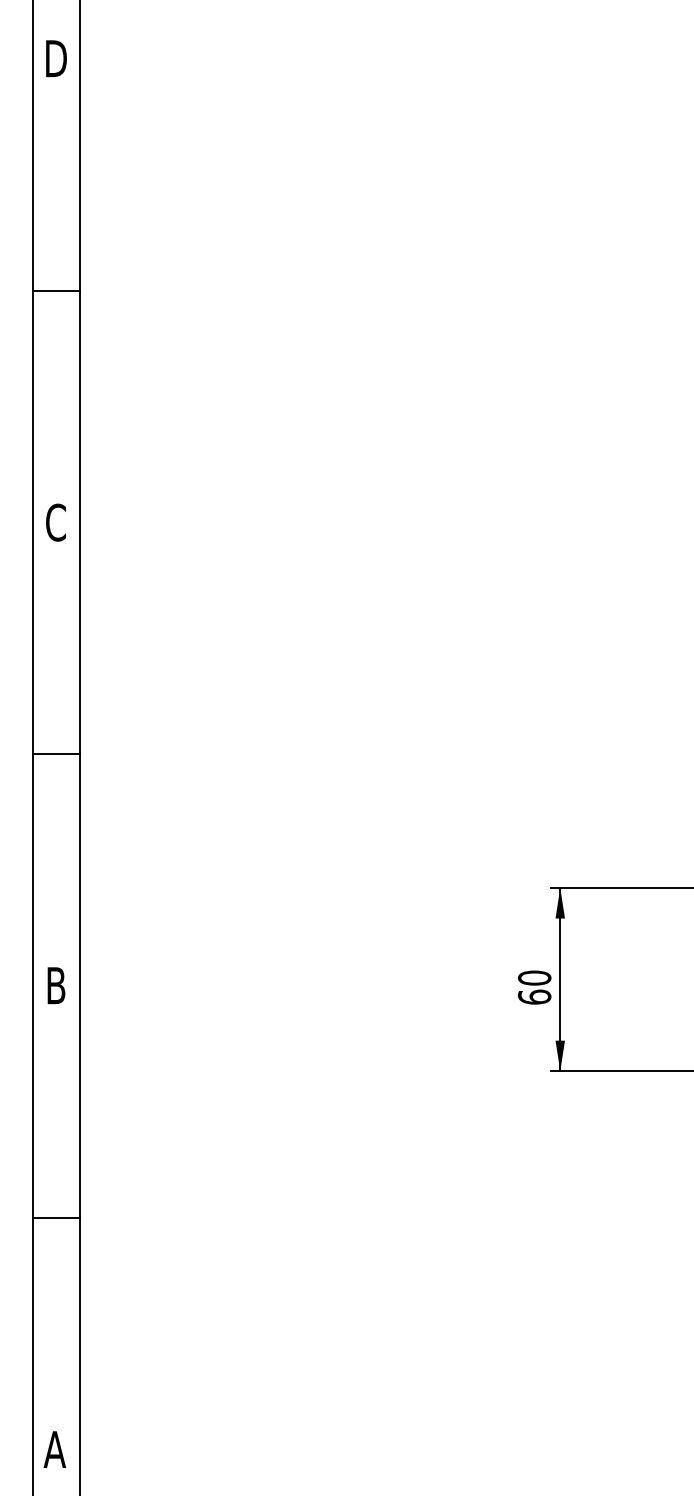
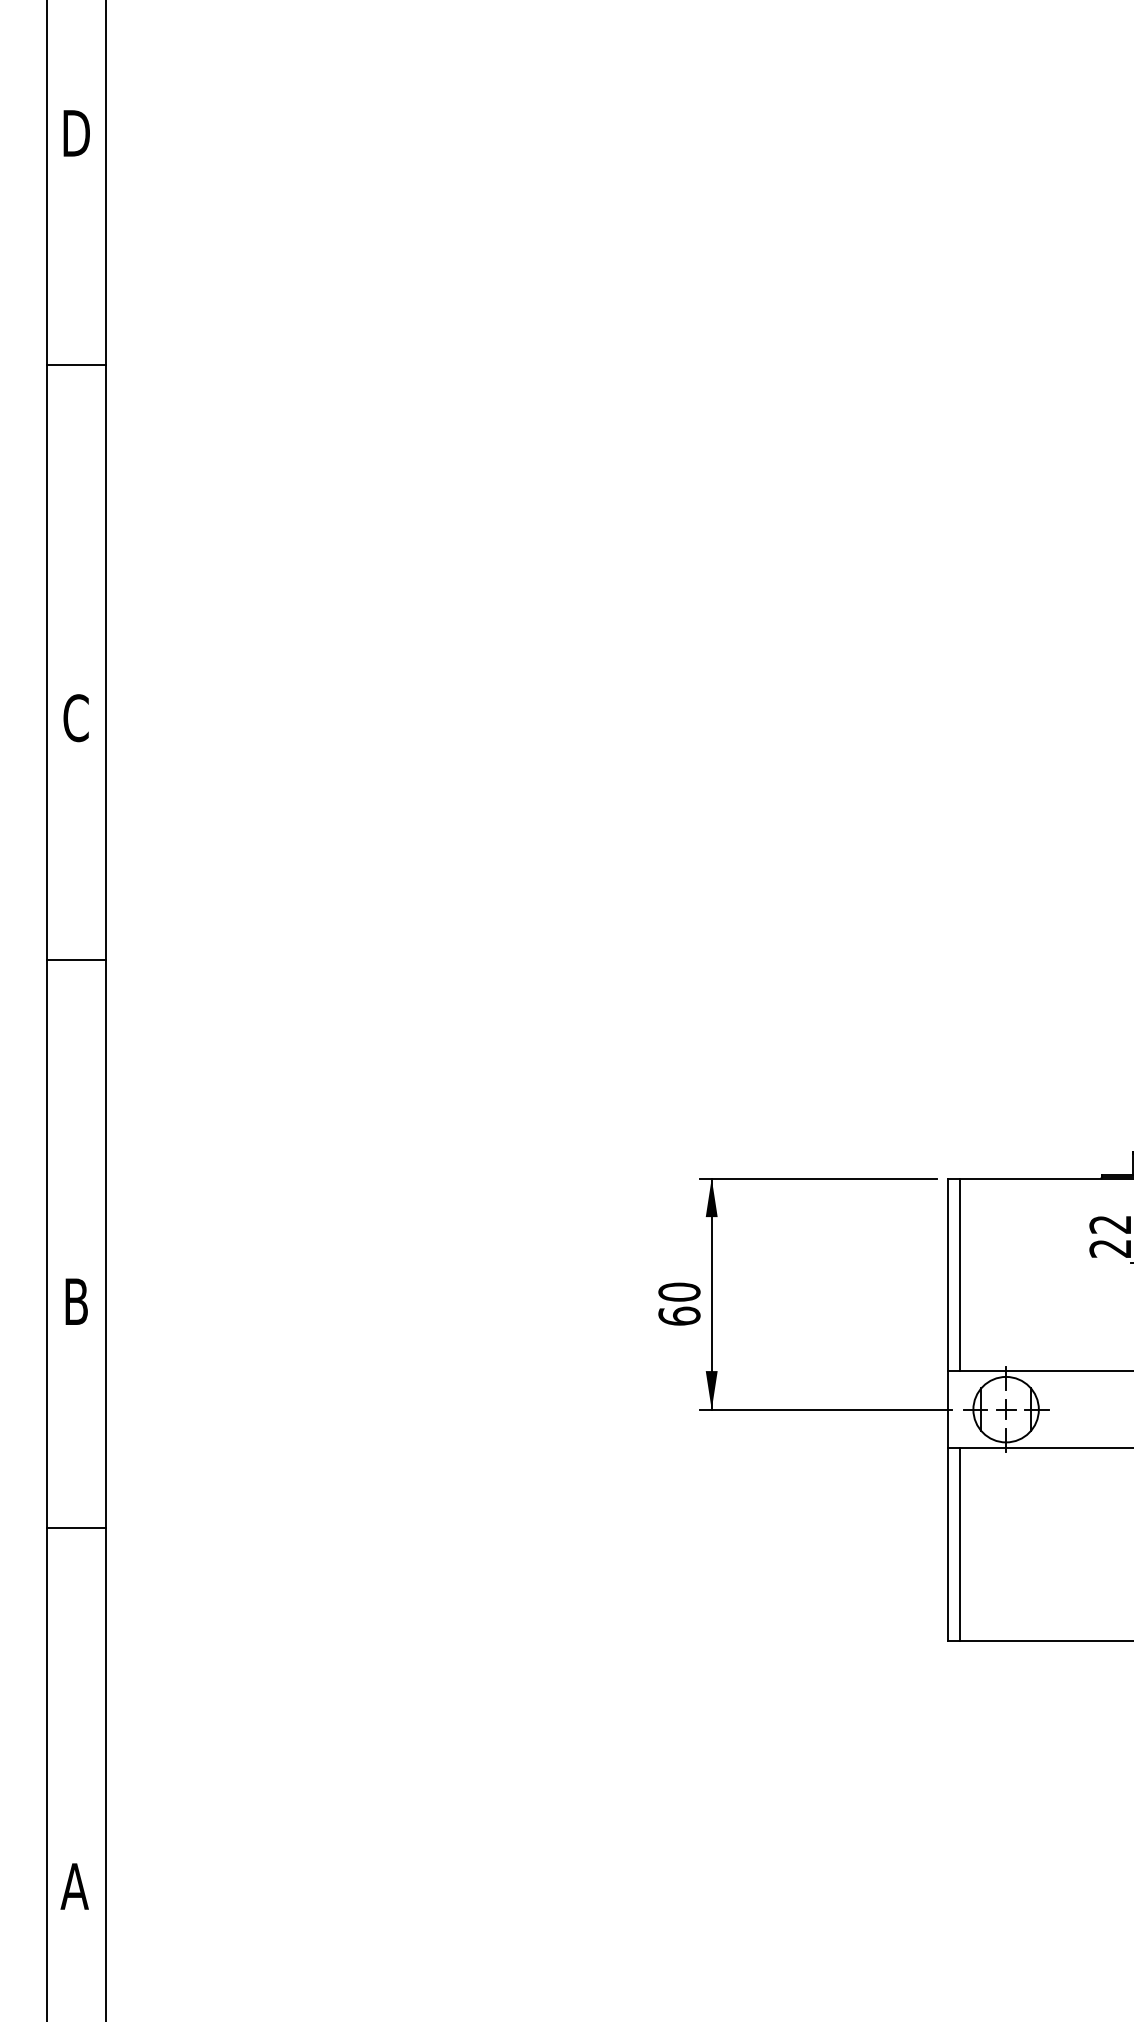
line: (56, 290) -> (76, 364), moved
line: (56, 753) -> (76, 959), moved
line: (56, 1217) -> (76, 1528), moved

